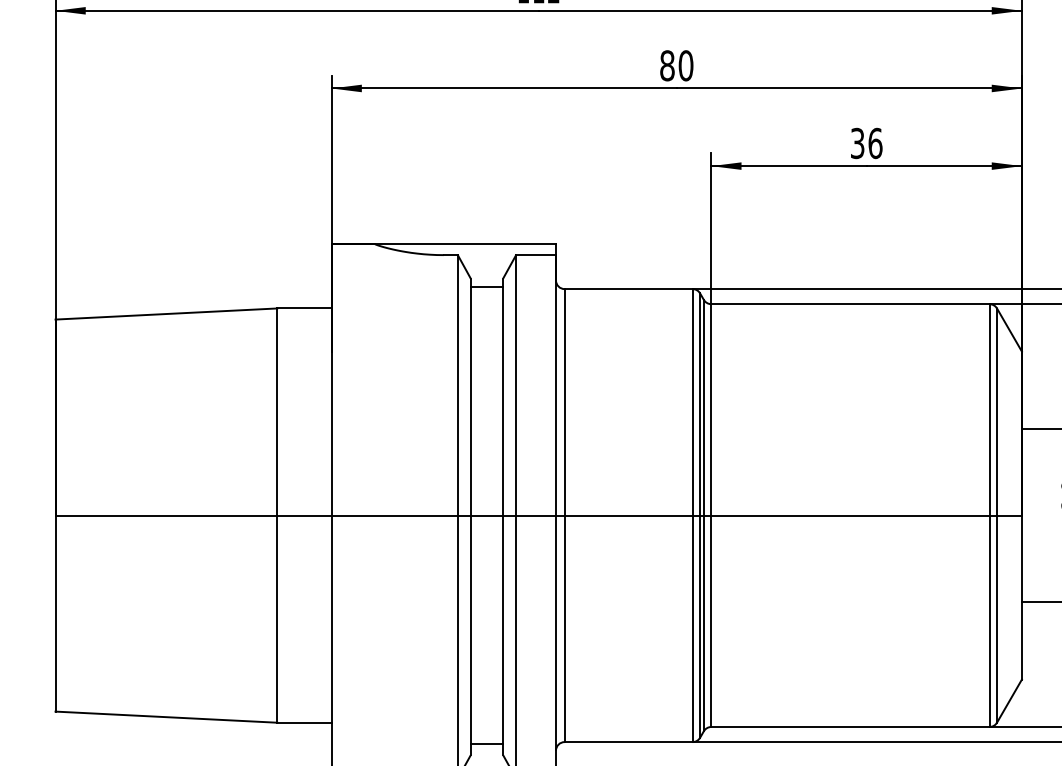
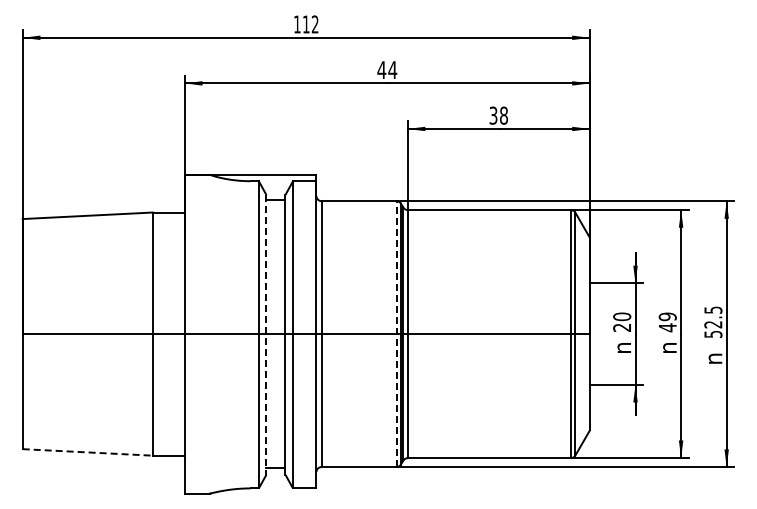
text: (677, 66) -> (387, 70), 80 -> 44
text: (876, 143) -> (504, 115), 36 -> 38
line: (470, 516) -> (266, 334), solid -> dashed
line: (692, 516) -> (396, 334), solid -> dashed
line: (167, 717) -> (88, 452), solid -> dashed

